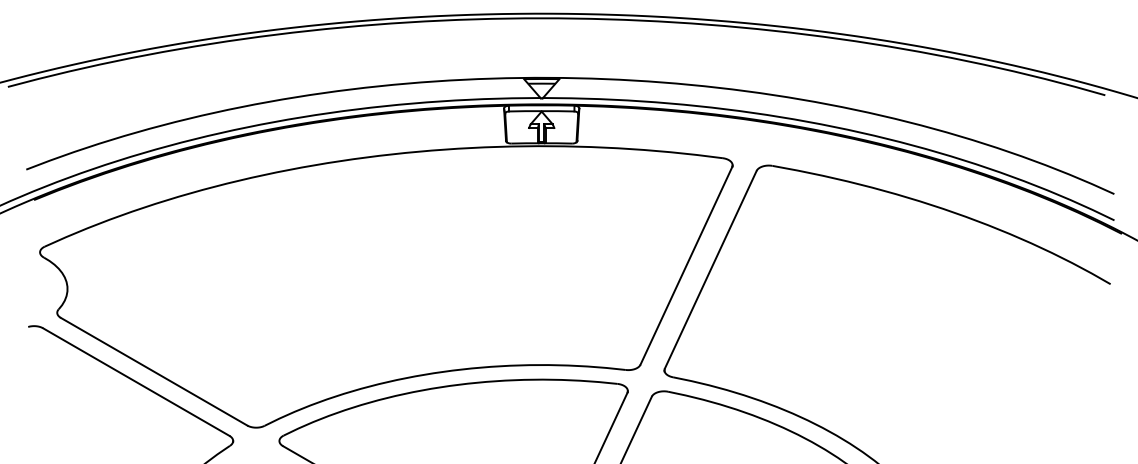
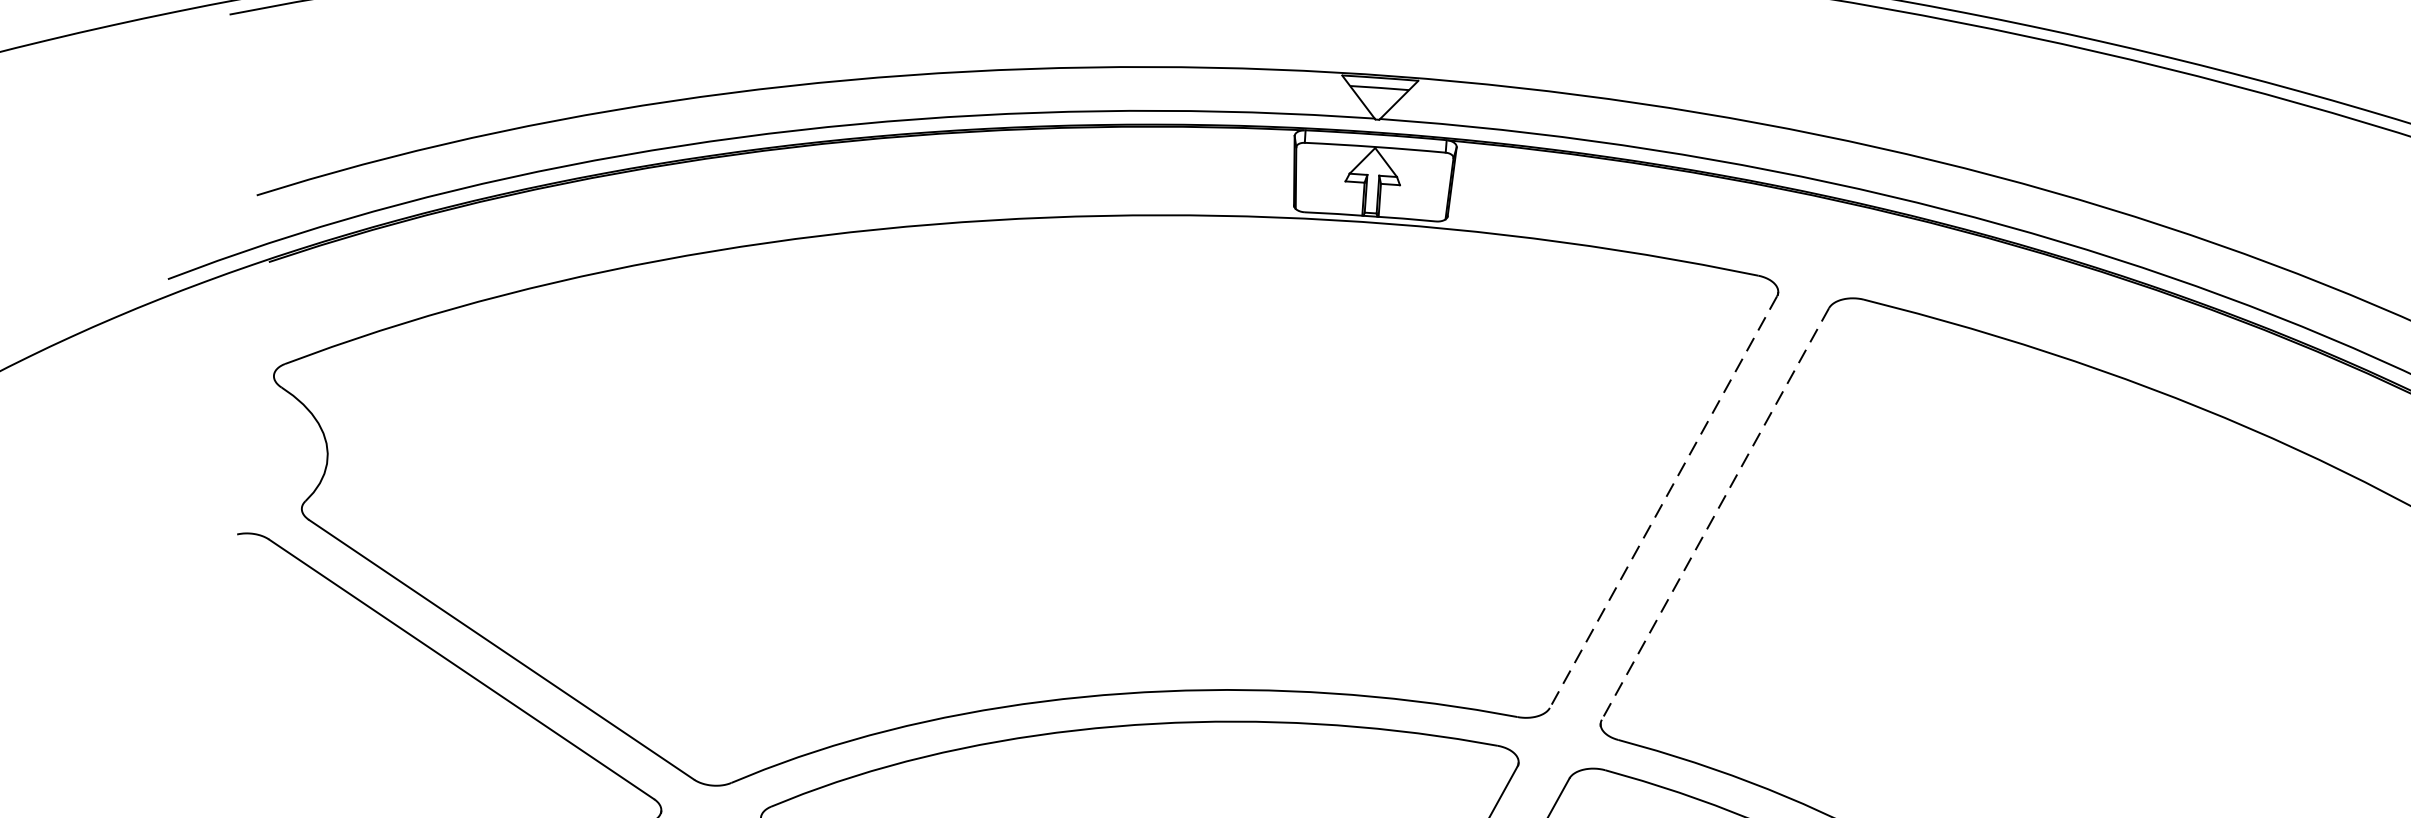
line: (686, 265) -> (1663, 501), solid -> dashed
line: (710, 269) -> (1714, 513), solid -> dashed

